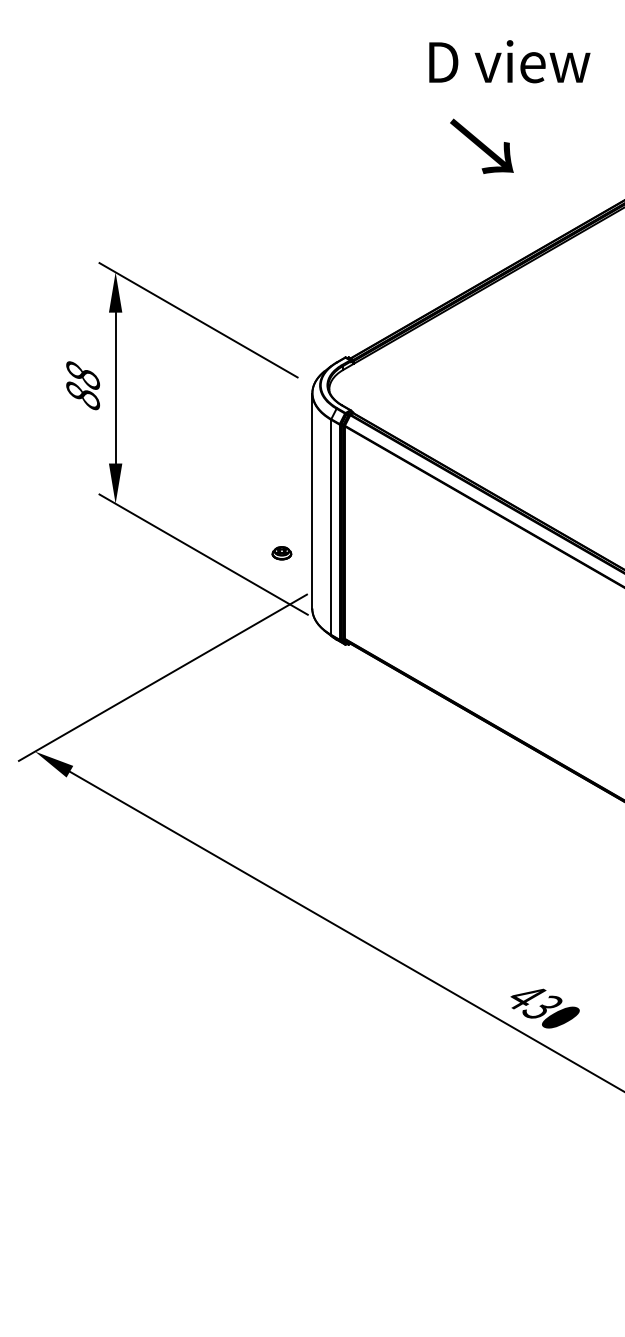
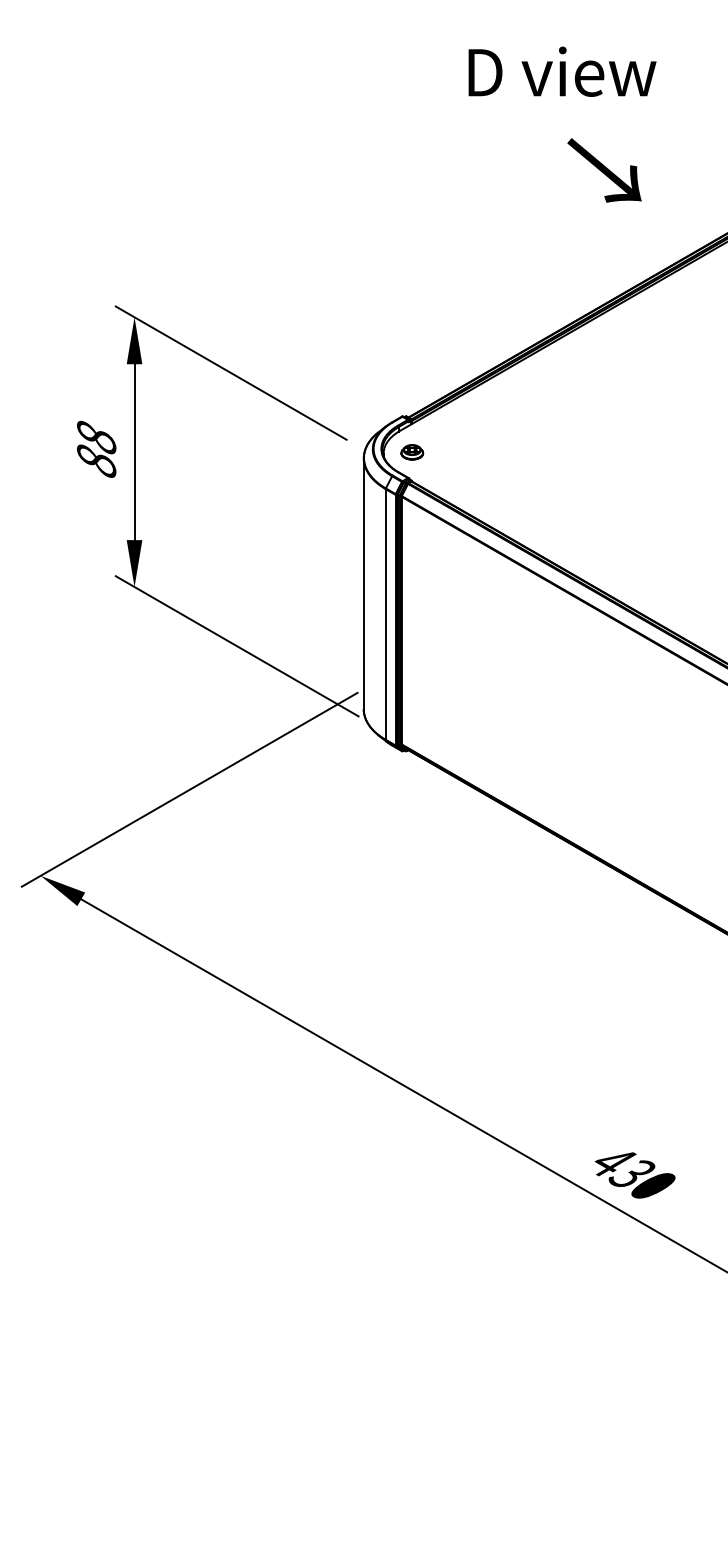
text: (509, 61) -> (562, 71), moved
text: (481, 145) -> (604, 169), moved
part: (281, 553) -> (411, 452), moved

